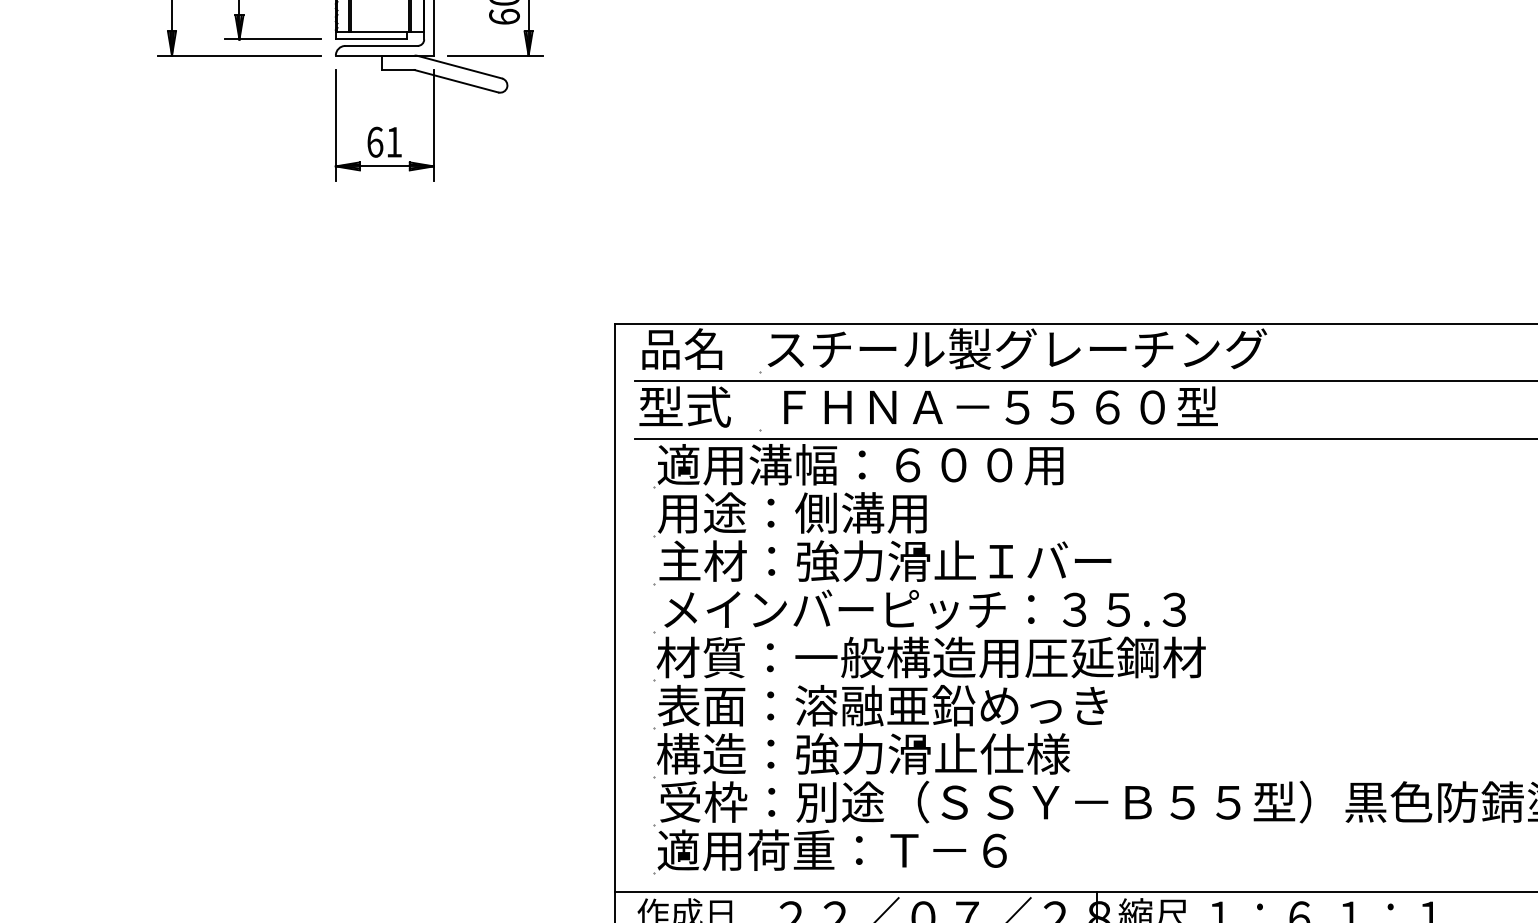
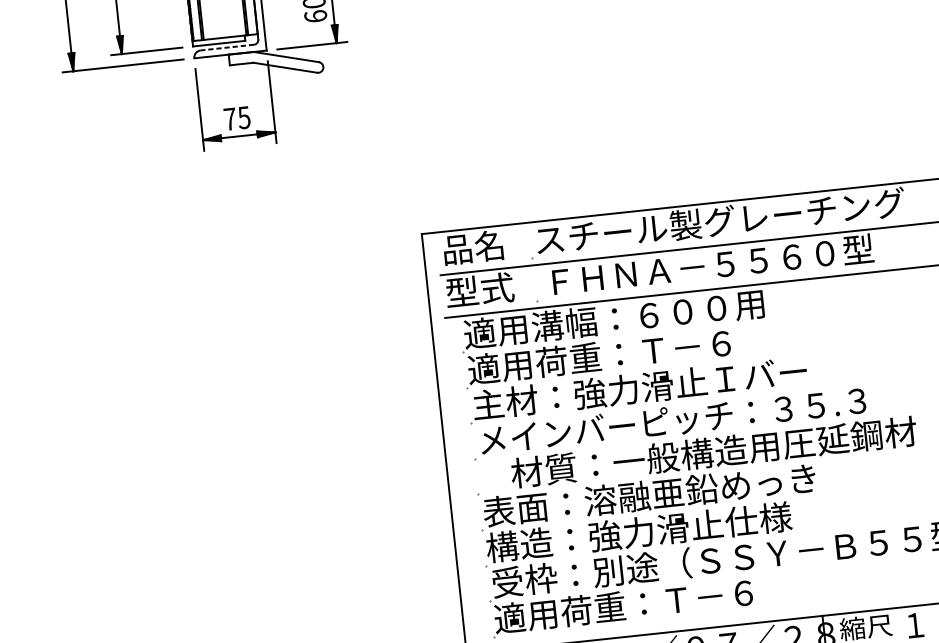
line: (381, 45) -> (227, 47), solid -> dashed
text: (384, 141) -> (237, 117), 61 -> 75
text: (834, 512) -> (598, 356), 用途：側溝用 -> 適用荷重：Ｔ－６
text: (930, 657) -> (713, 452), moved

